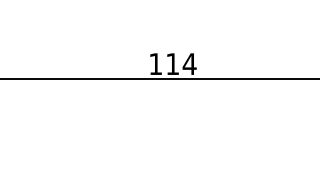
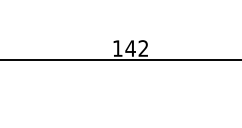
text: (180, 64) -> (136, 48), 114 -> 142

